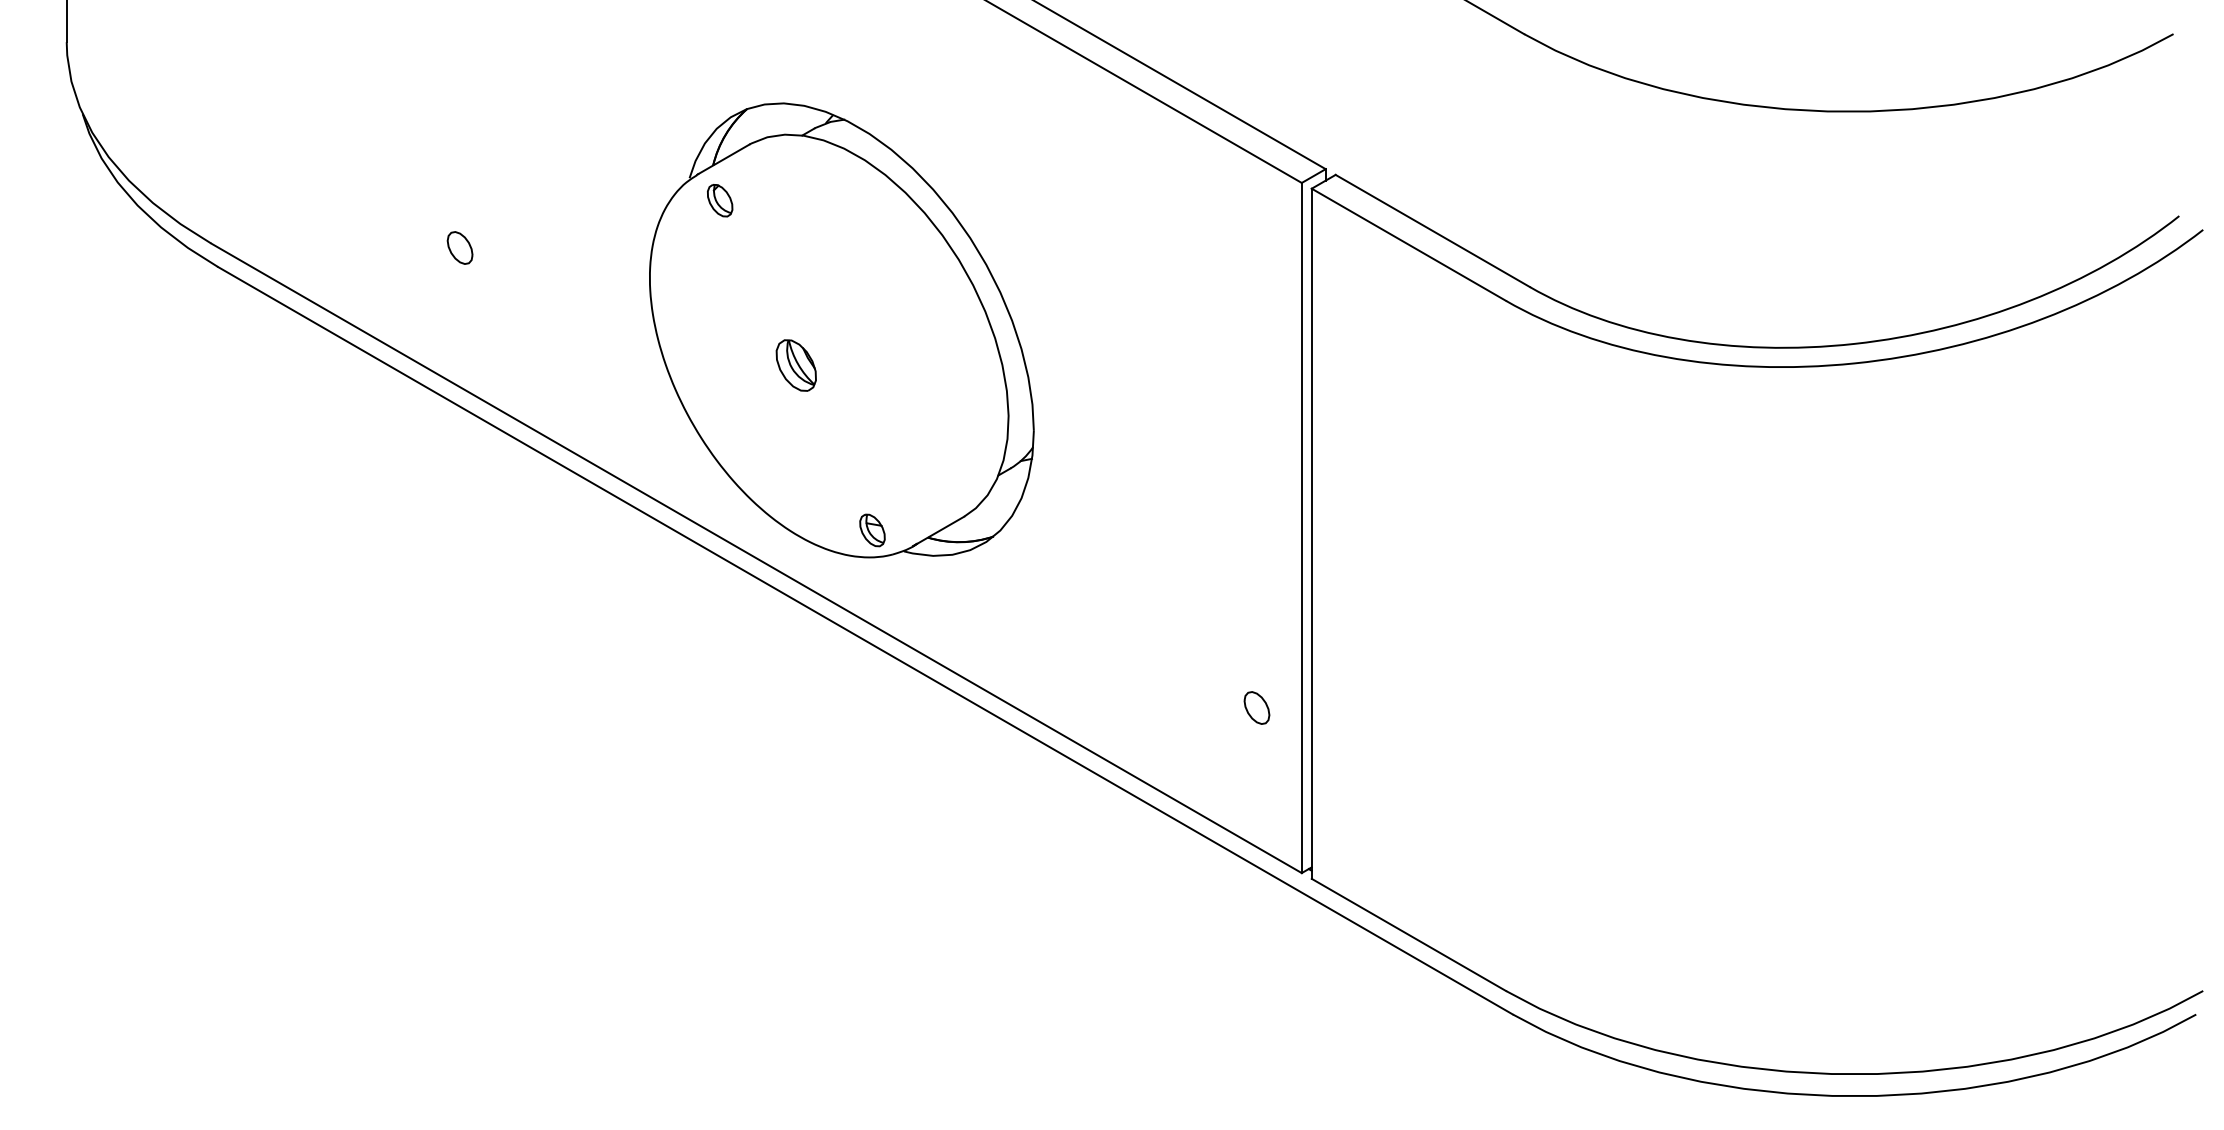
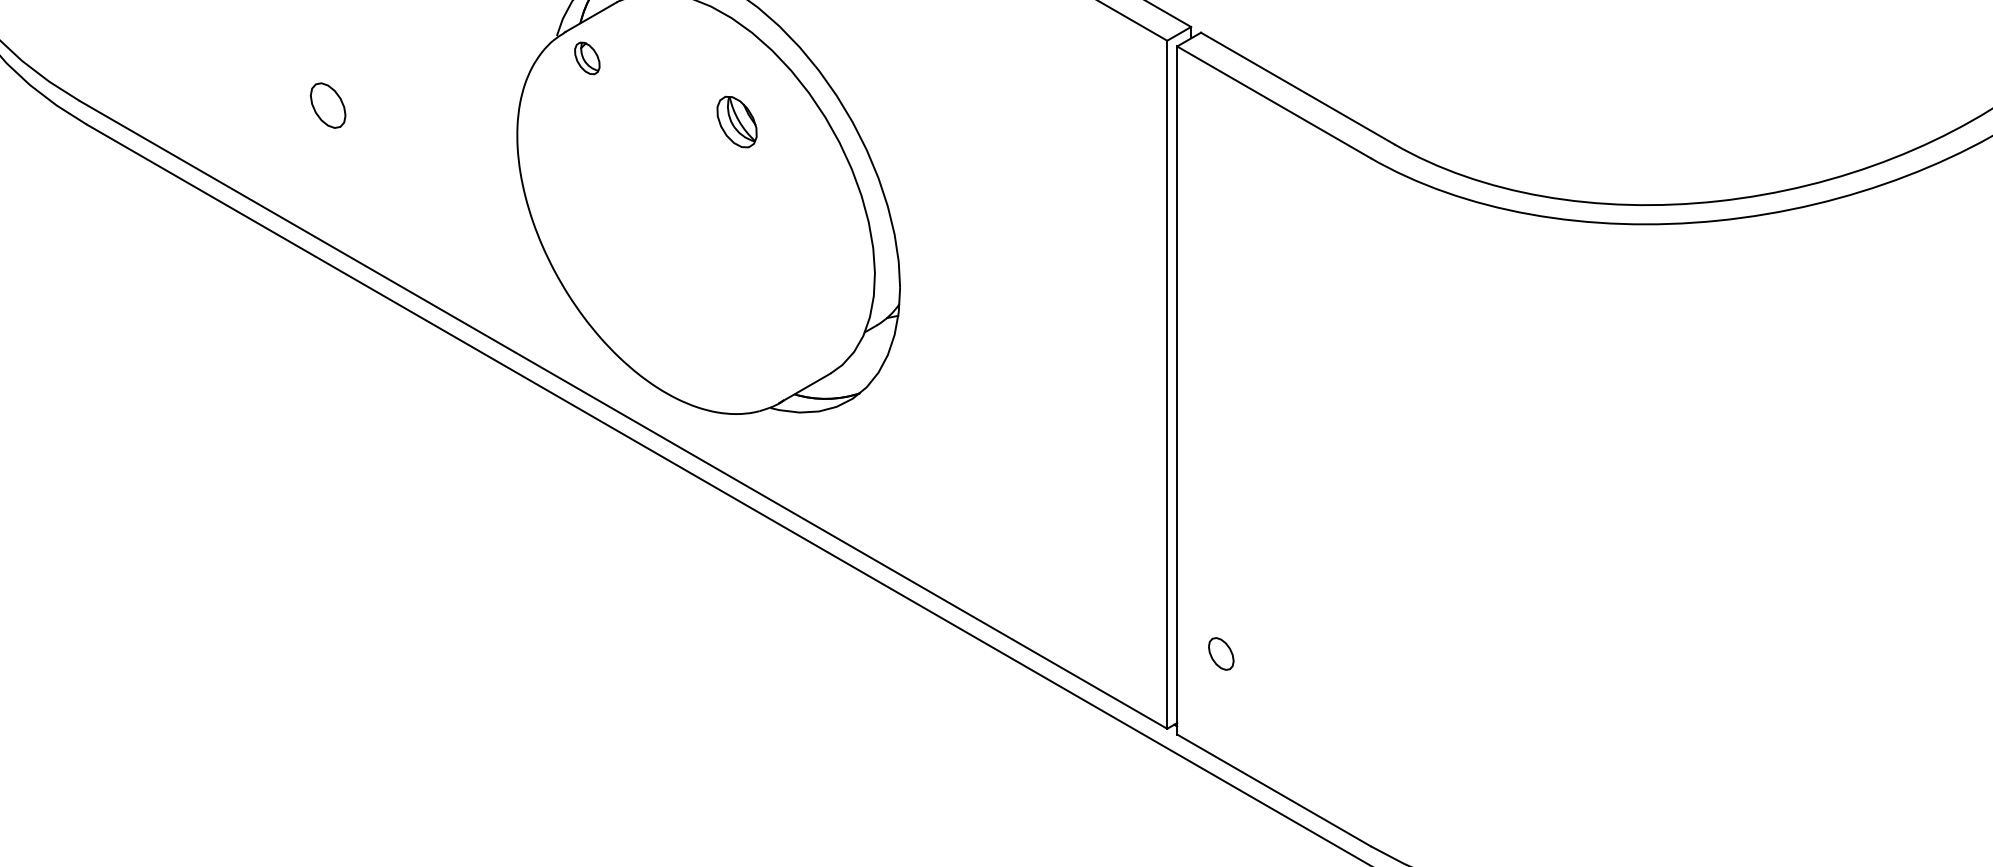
part: (459, 247) -> (327, 105), size x1.4
part: (795, 365) -> (736, 122), moved
part: (872, 530) -> (739, 387), removed
part: (1256, 707) -> (1220, 653), moved

